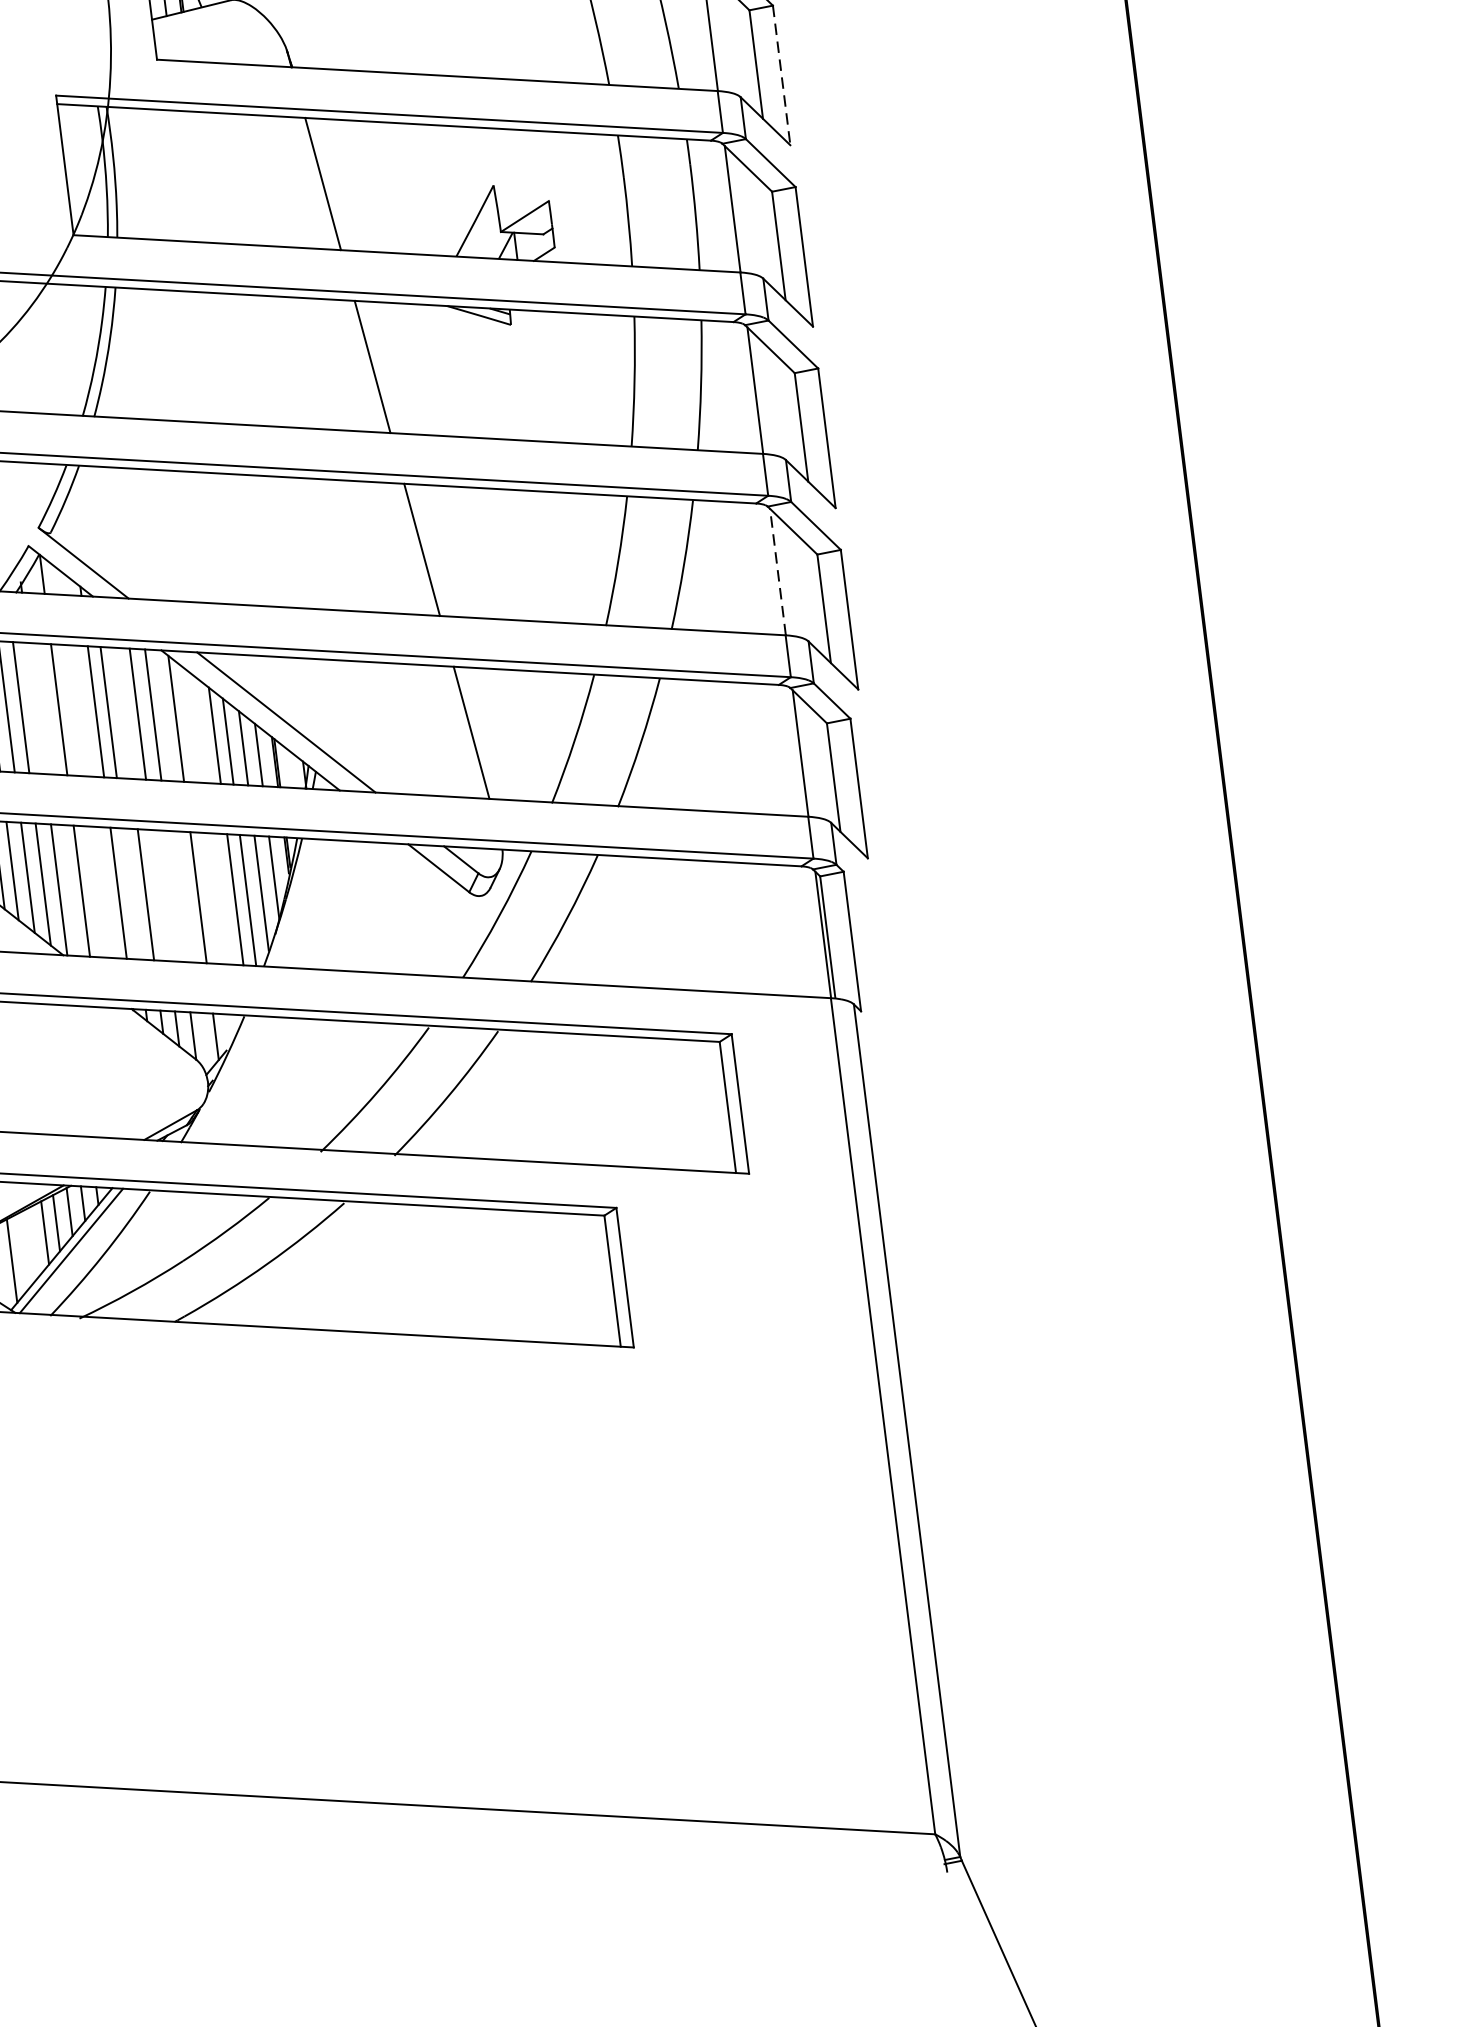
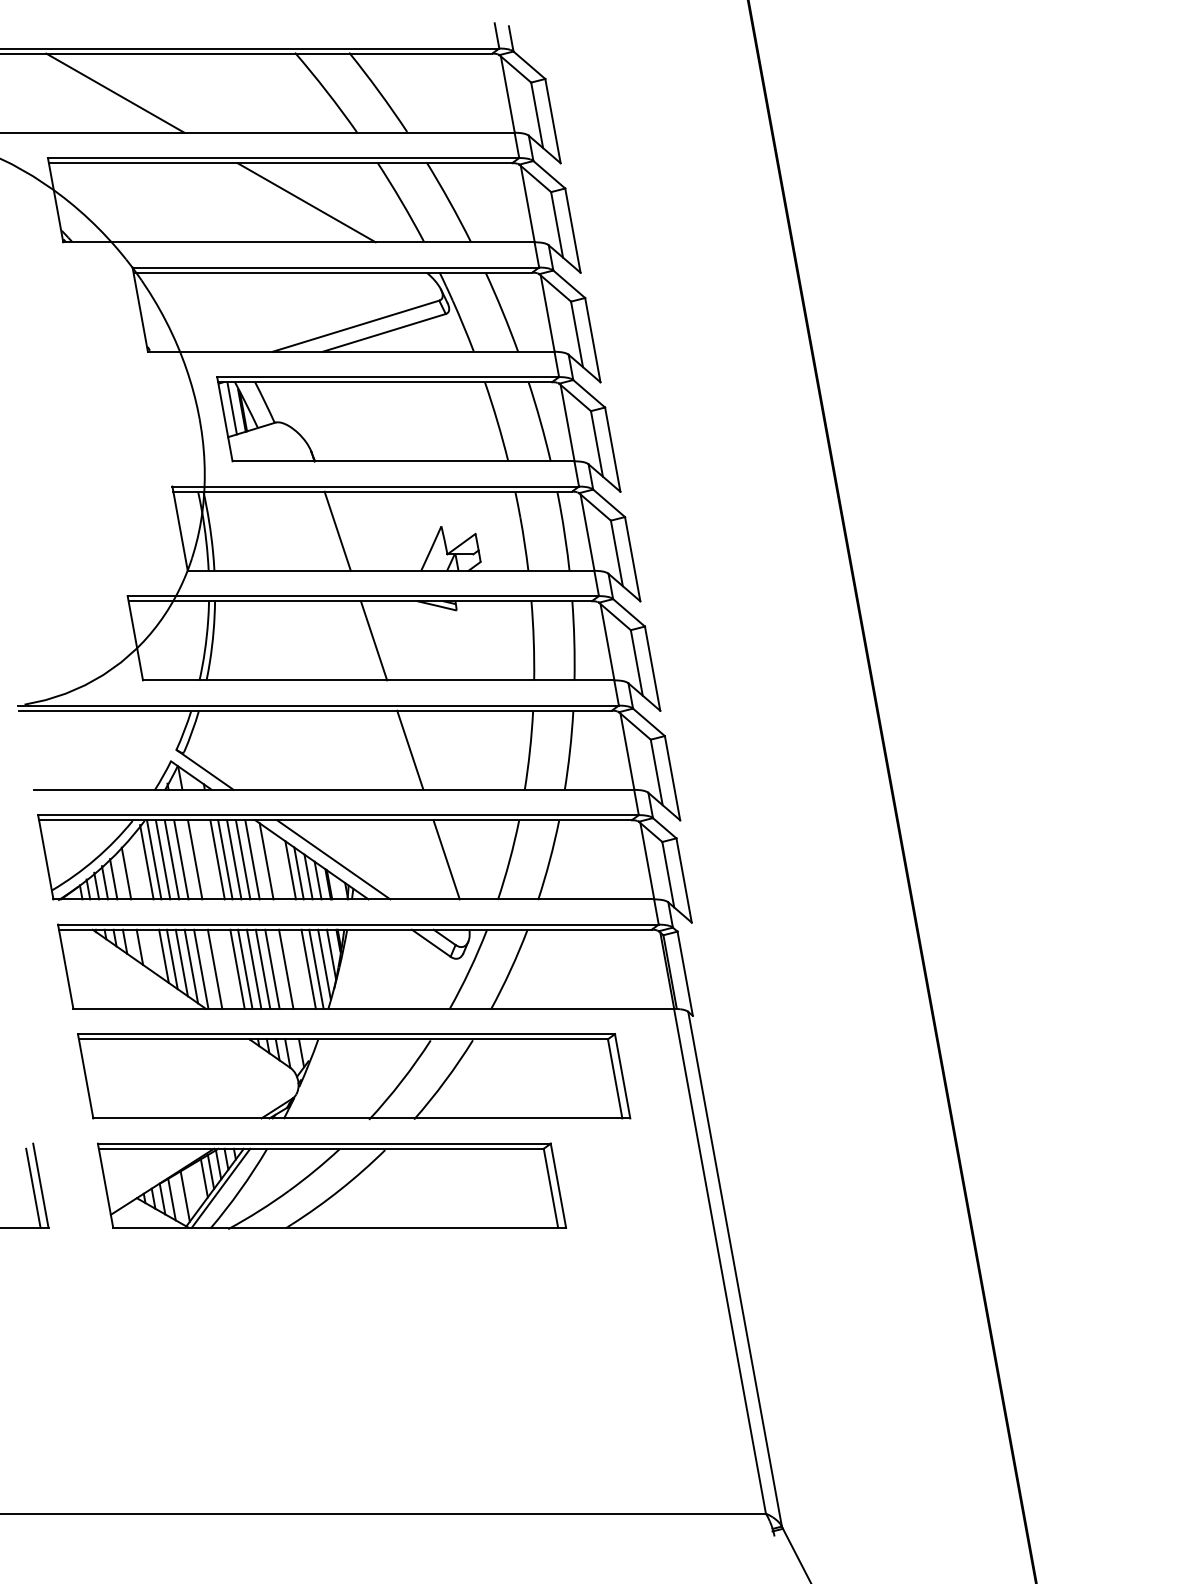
line: (781, 75) -> (612, 449), dashed -> solid
line: (778, 571) -> (627, 751), dashed -> solid
line: (36, 708) -> (181, 859), added
line: (123, 712) -> (234, 859), added
line: (131, 892) -> (245, 968), added
line: (159, 894) -> (262, 968), added
line: (176, 895) -> (272, 968), added

